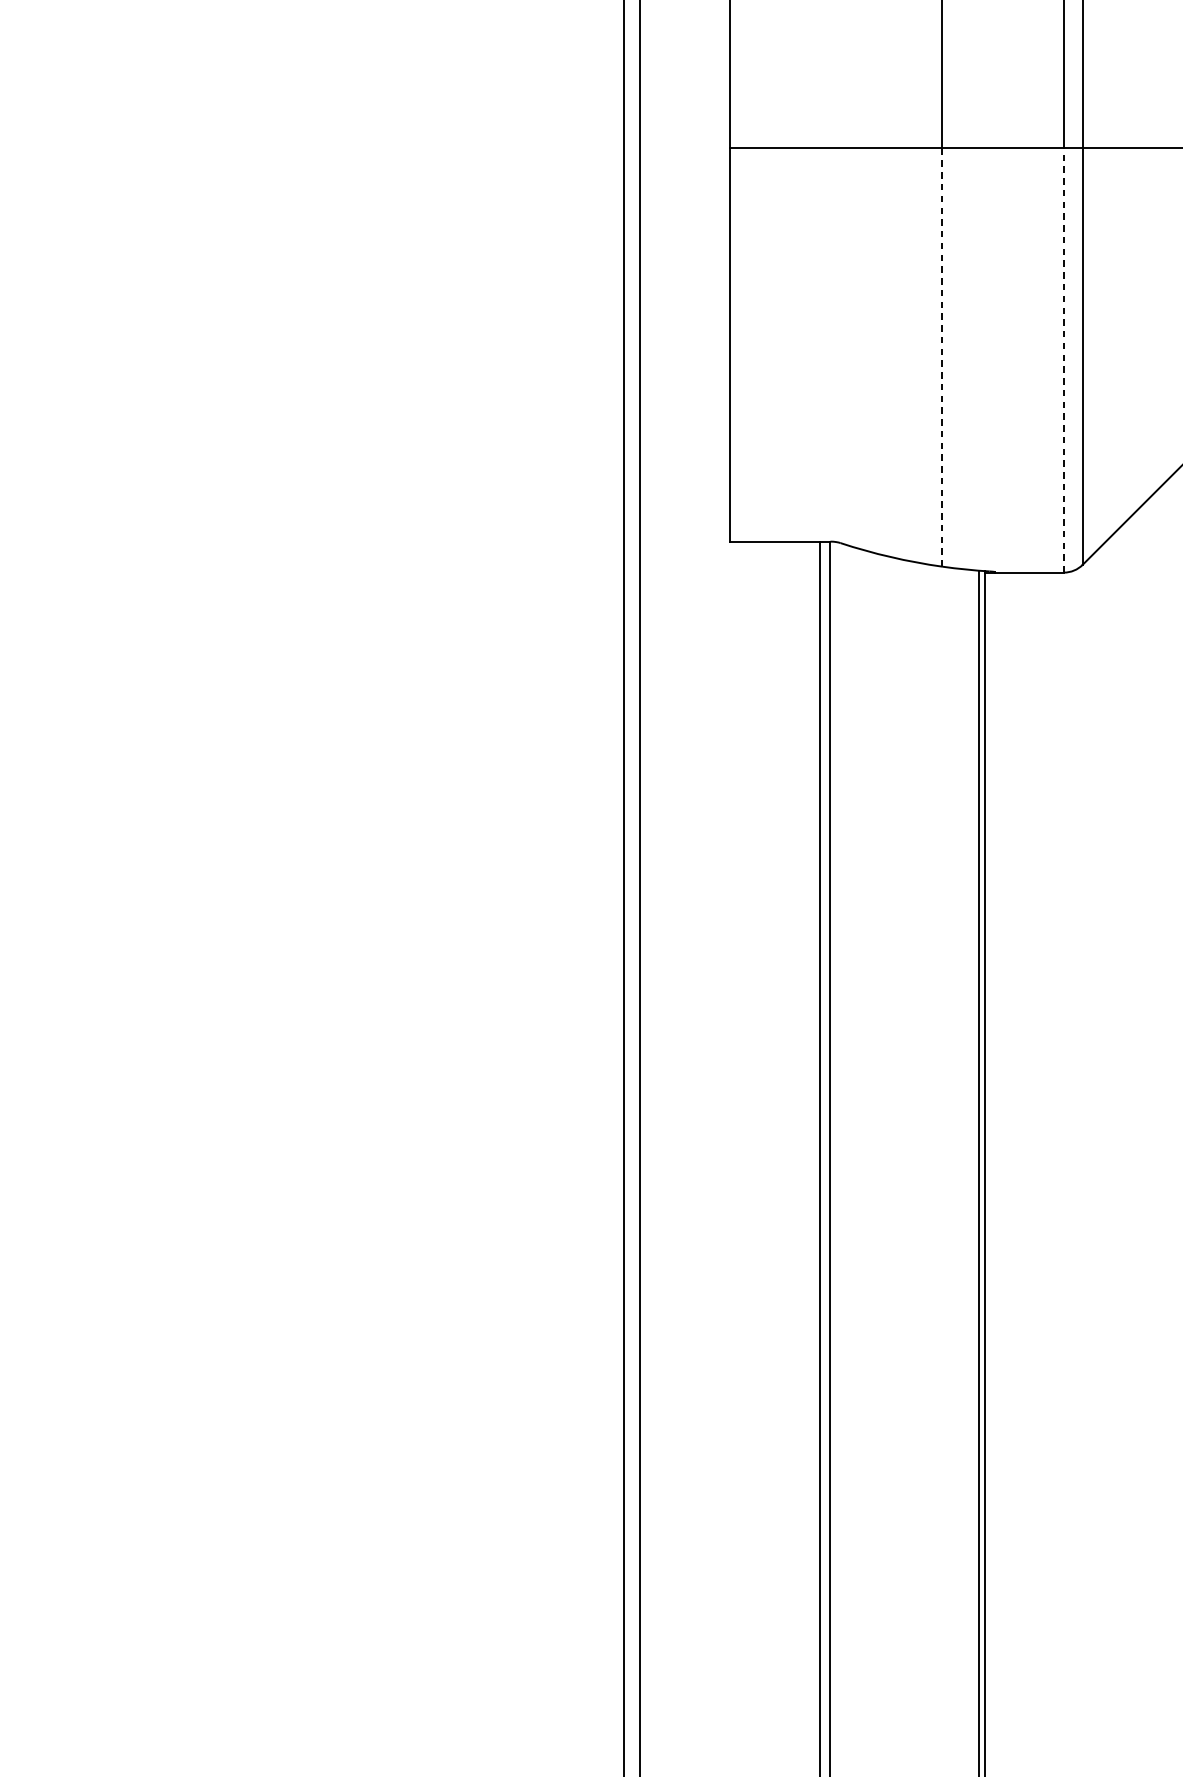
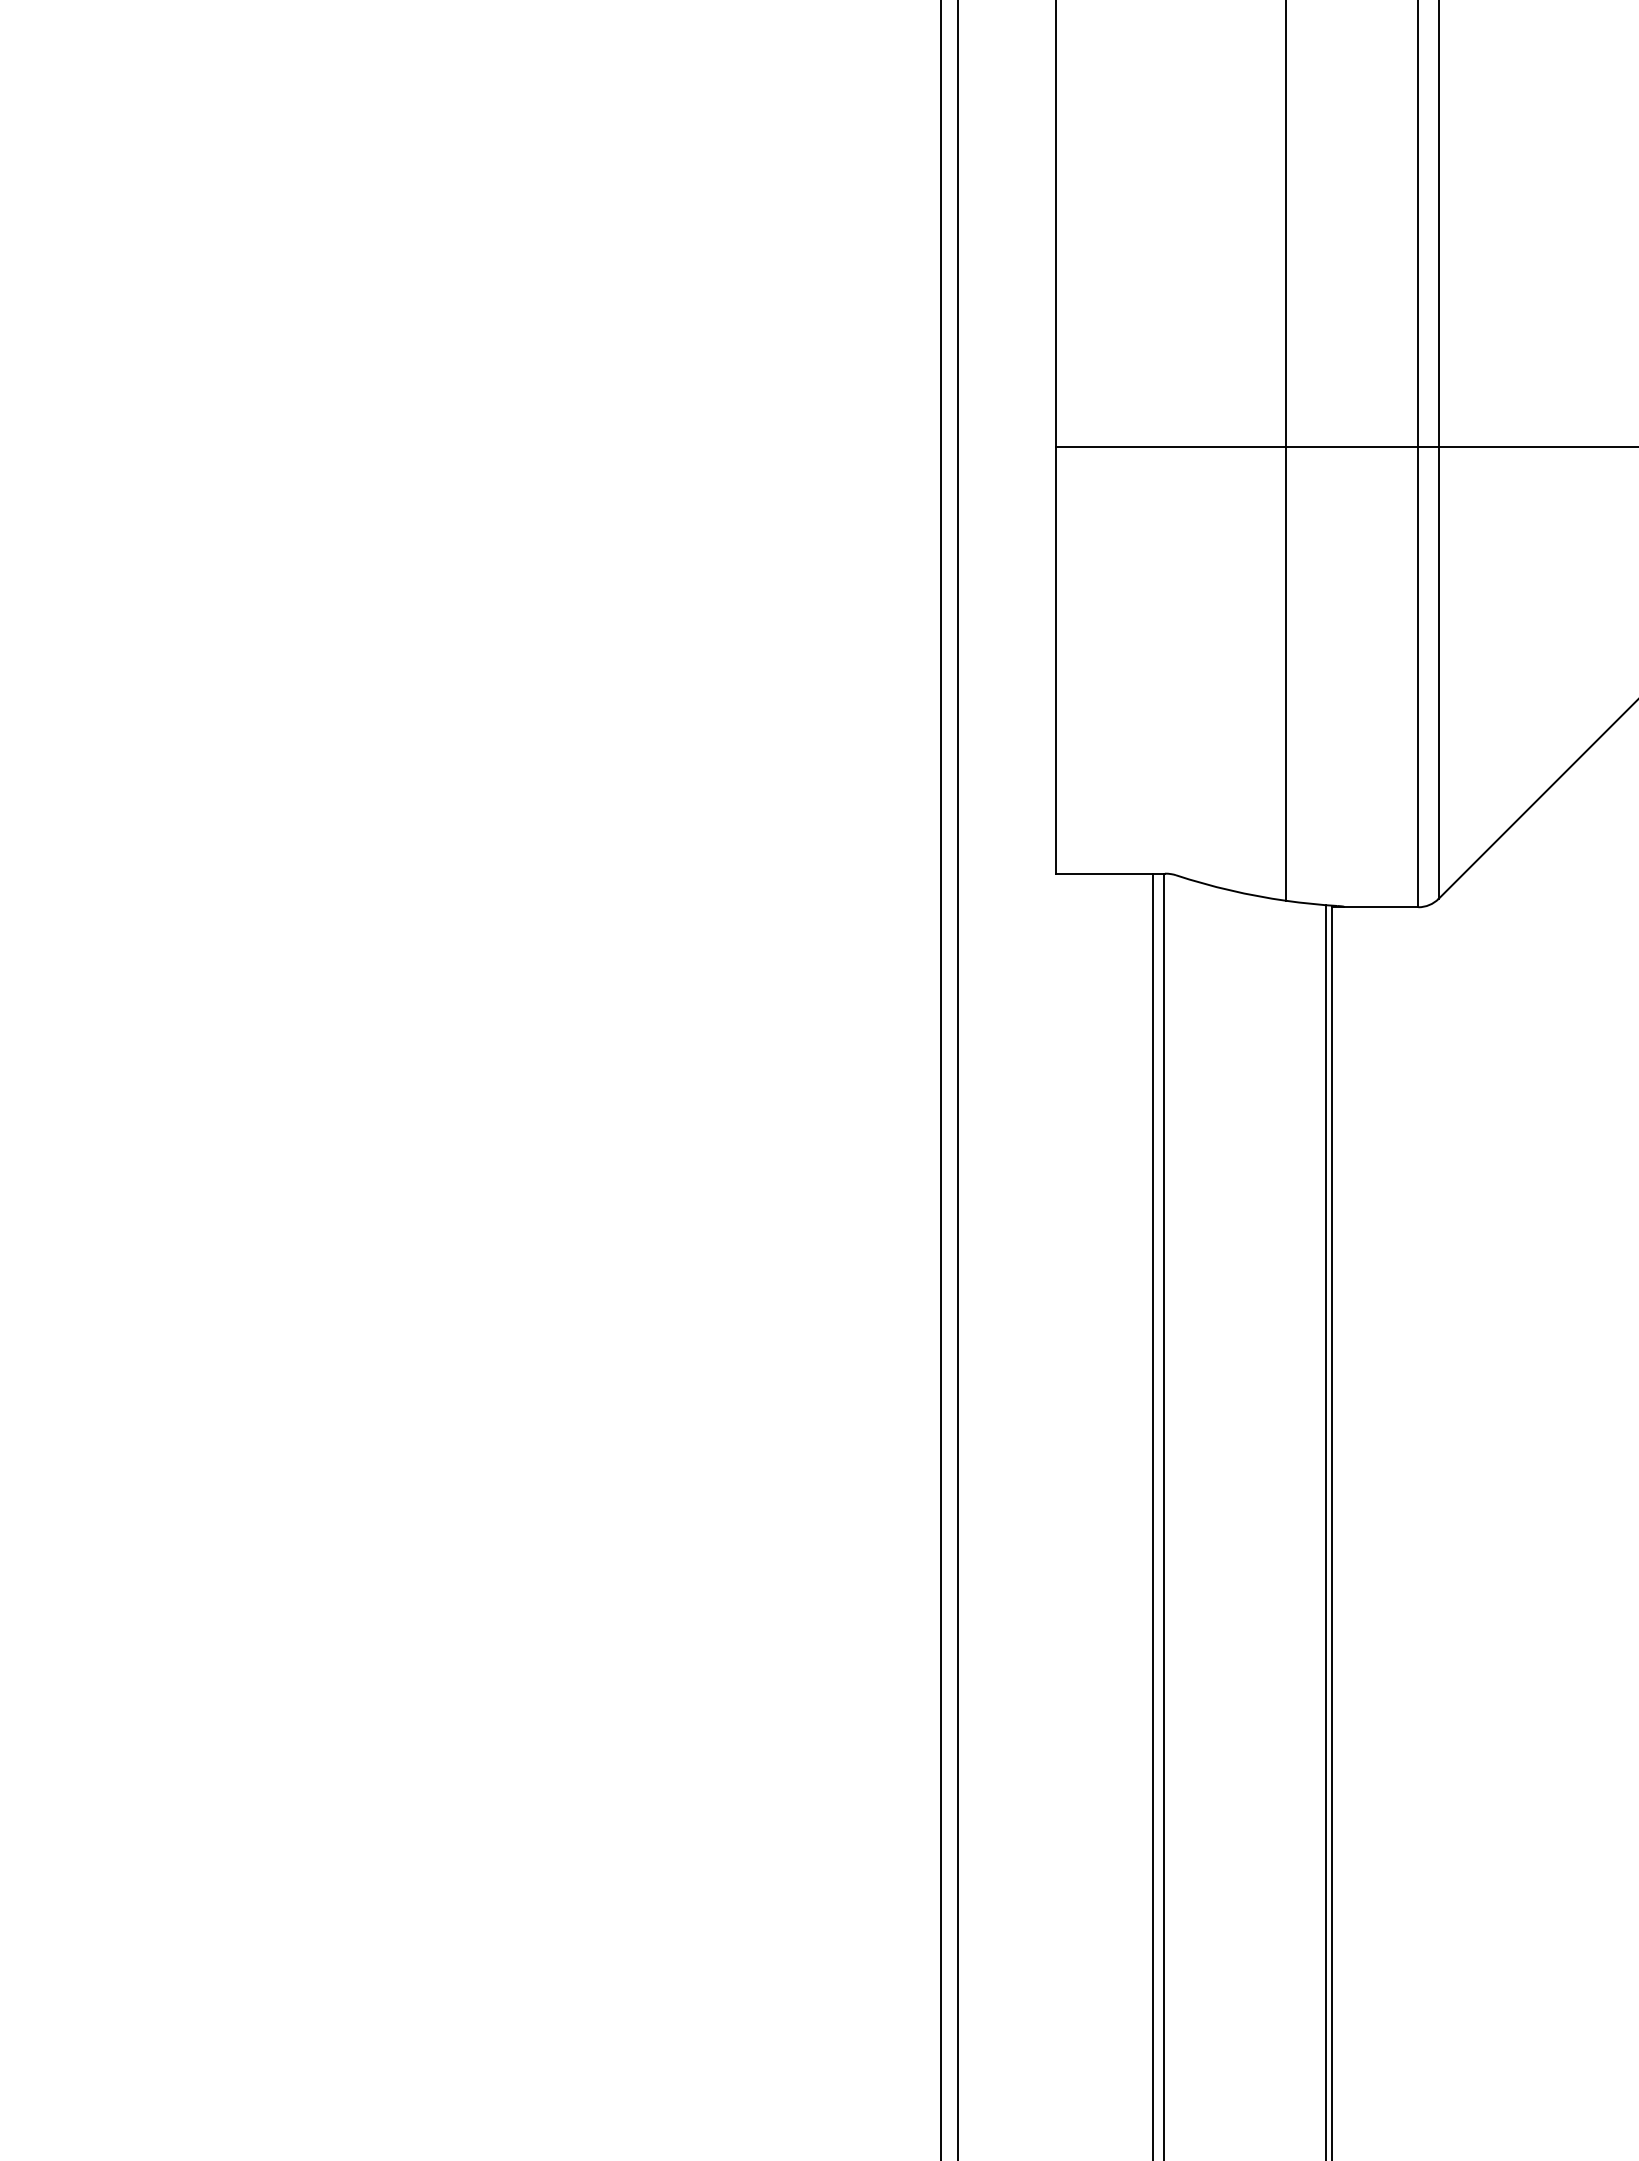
line: (942, 357) -> (1286, 673), dashed -> solid
line: (1064, 359) -> (1418, 676), dashed -> solid

